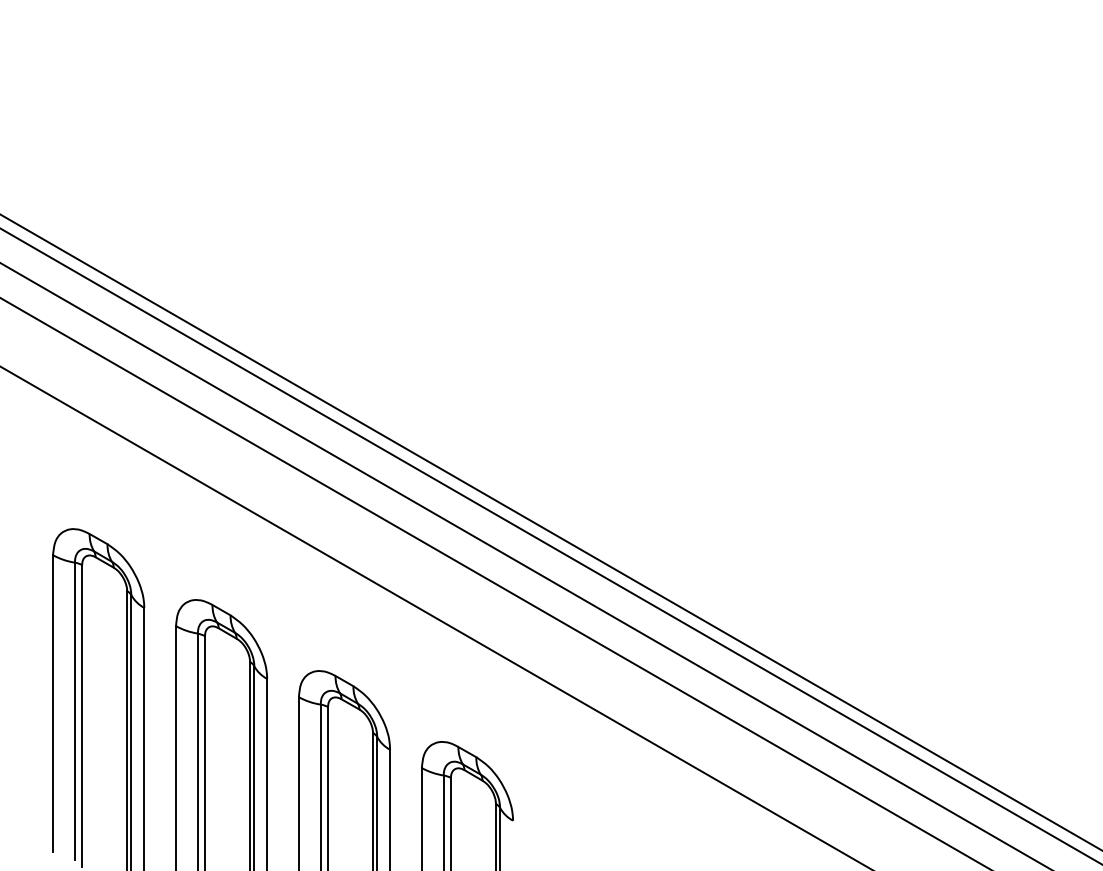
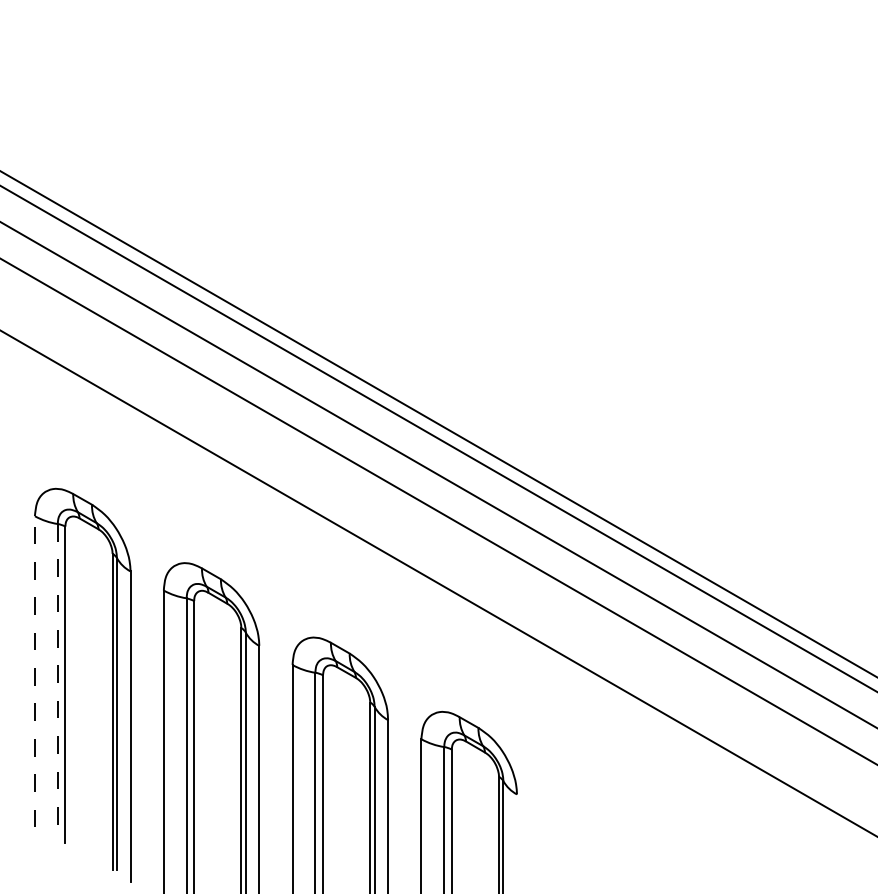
line: (53, 703) -> (35, 671), solid -> dashed
line: (74, 711) -> (57, 680), solid -> dashed

